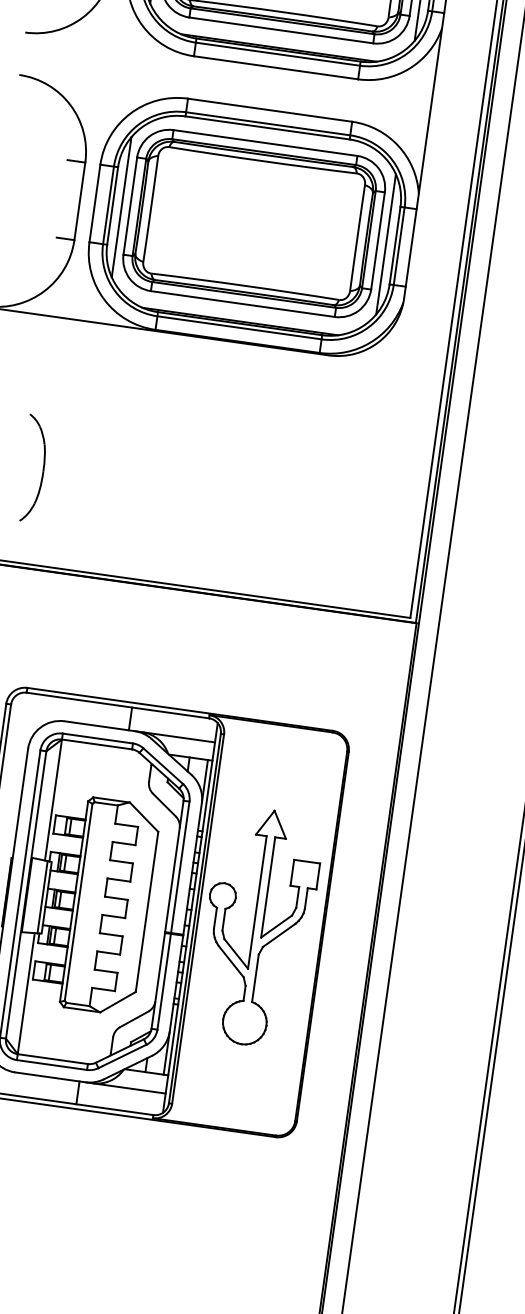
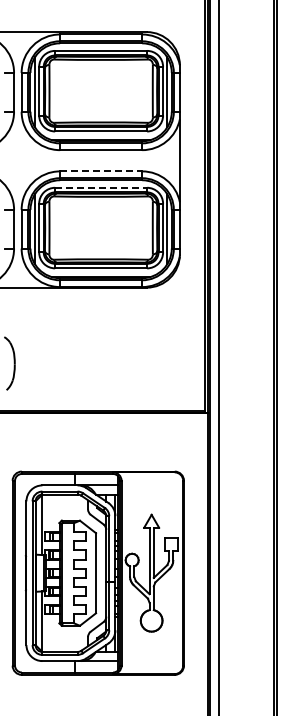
line: (270, 110) -> (101, 171), solid -> dashed
line: (266, 142) -> (101, 187), solid -> dashed

